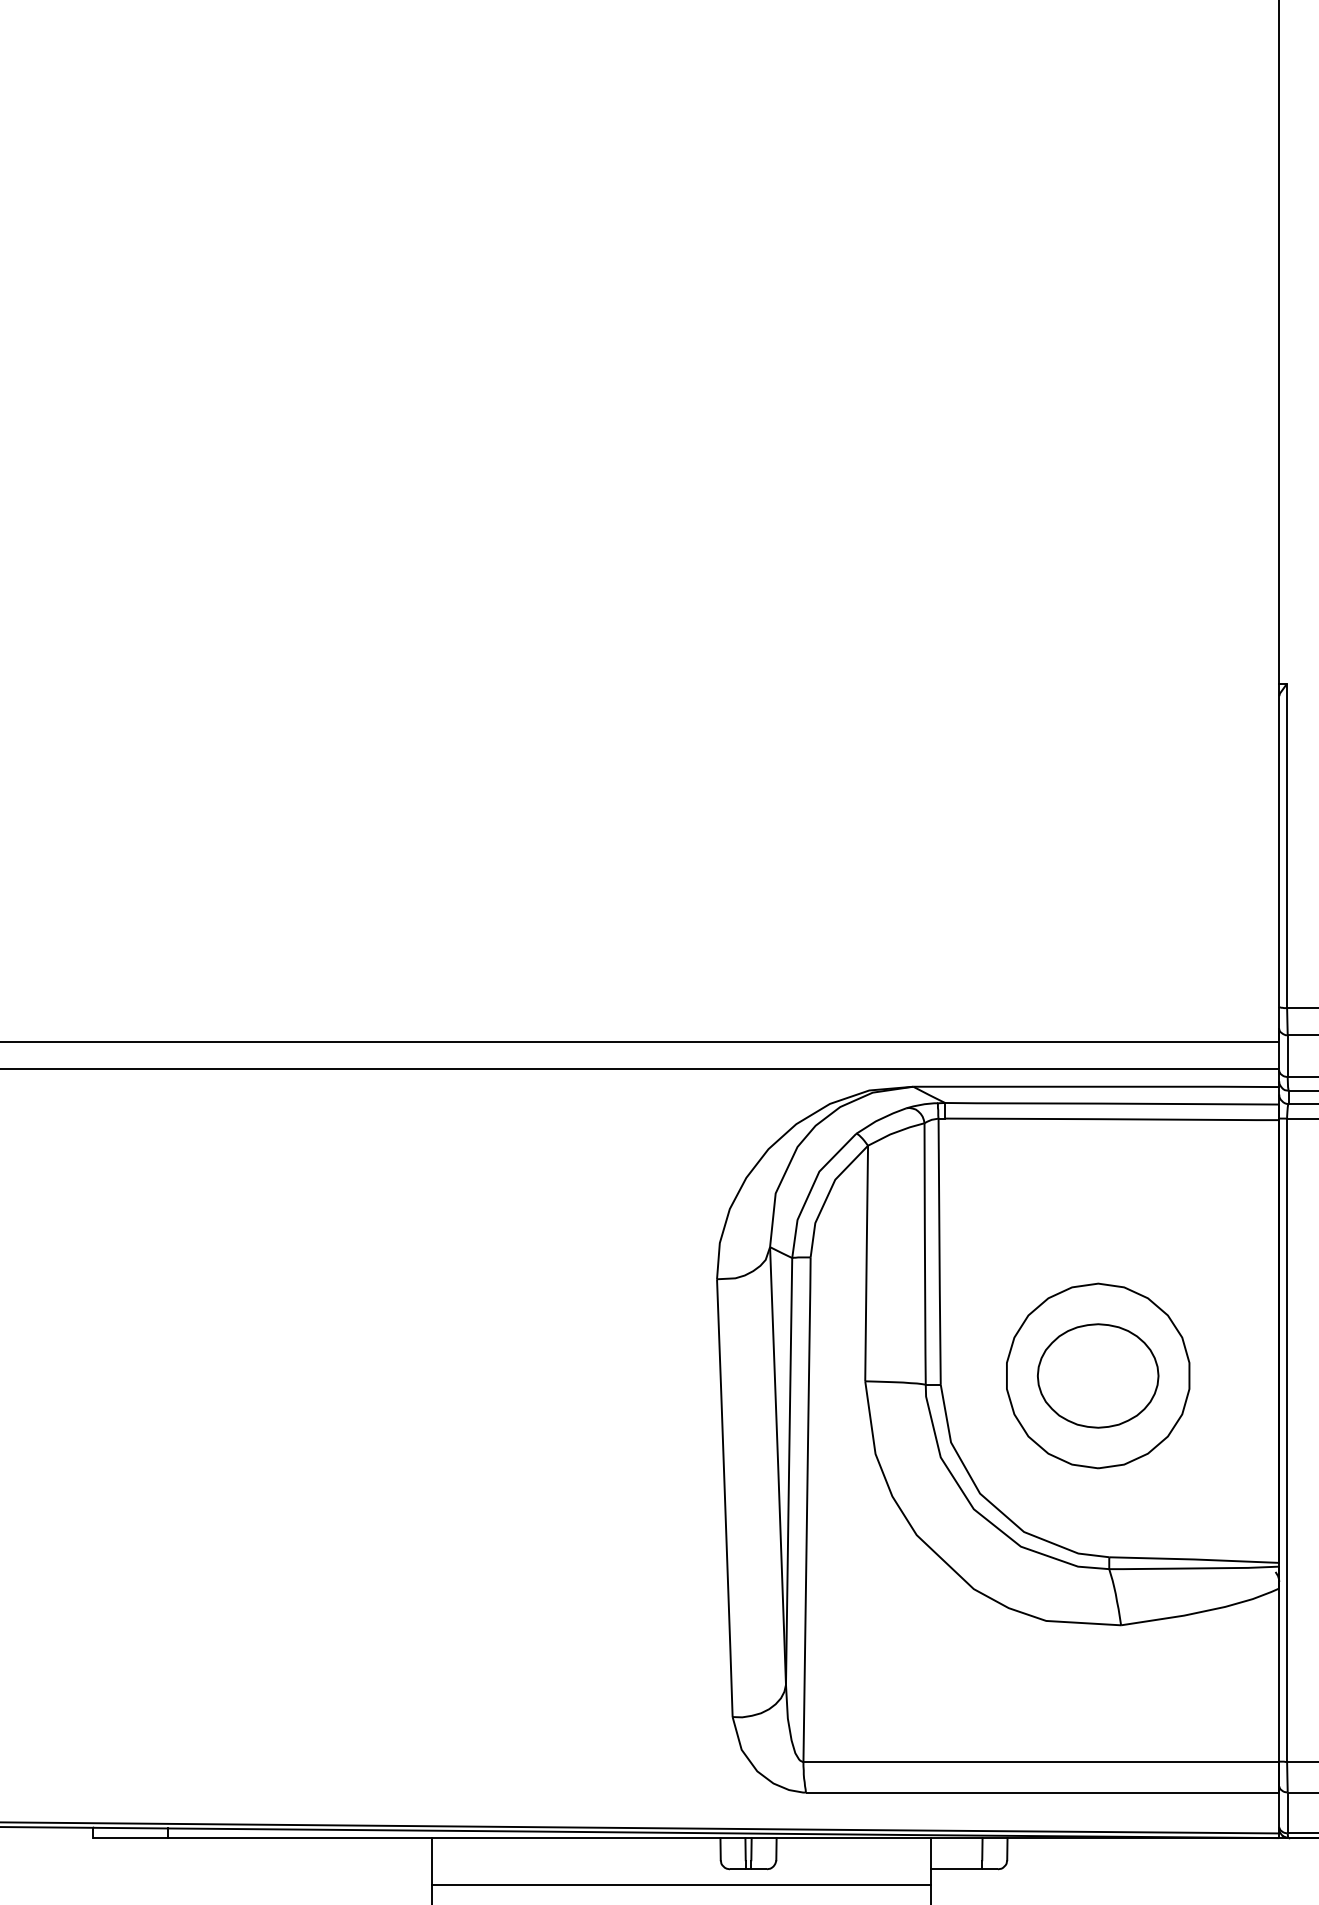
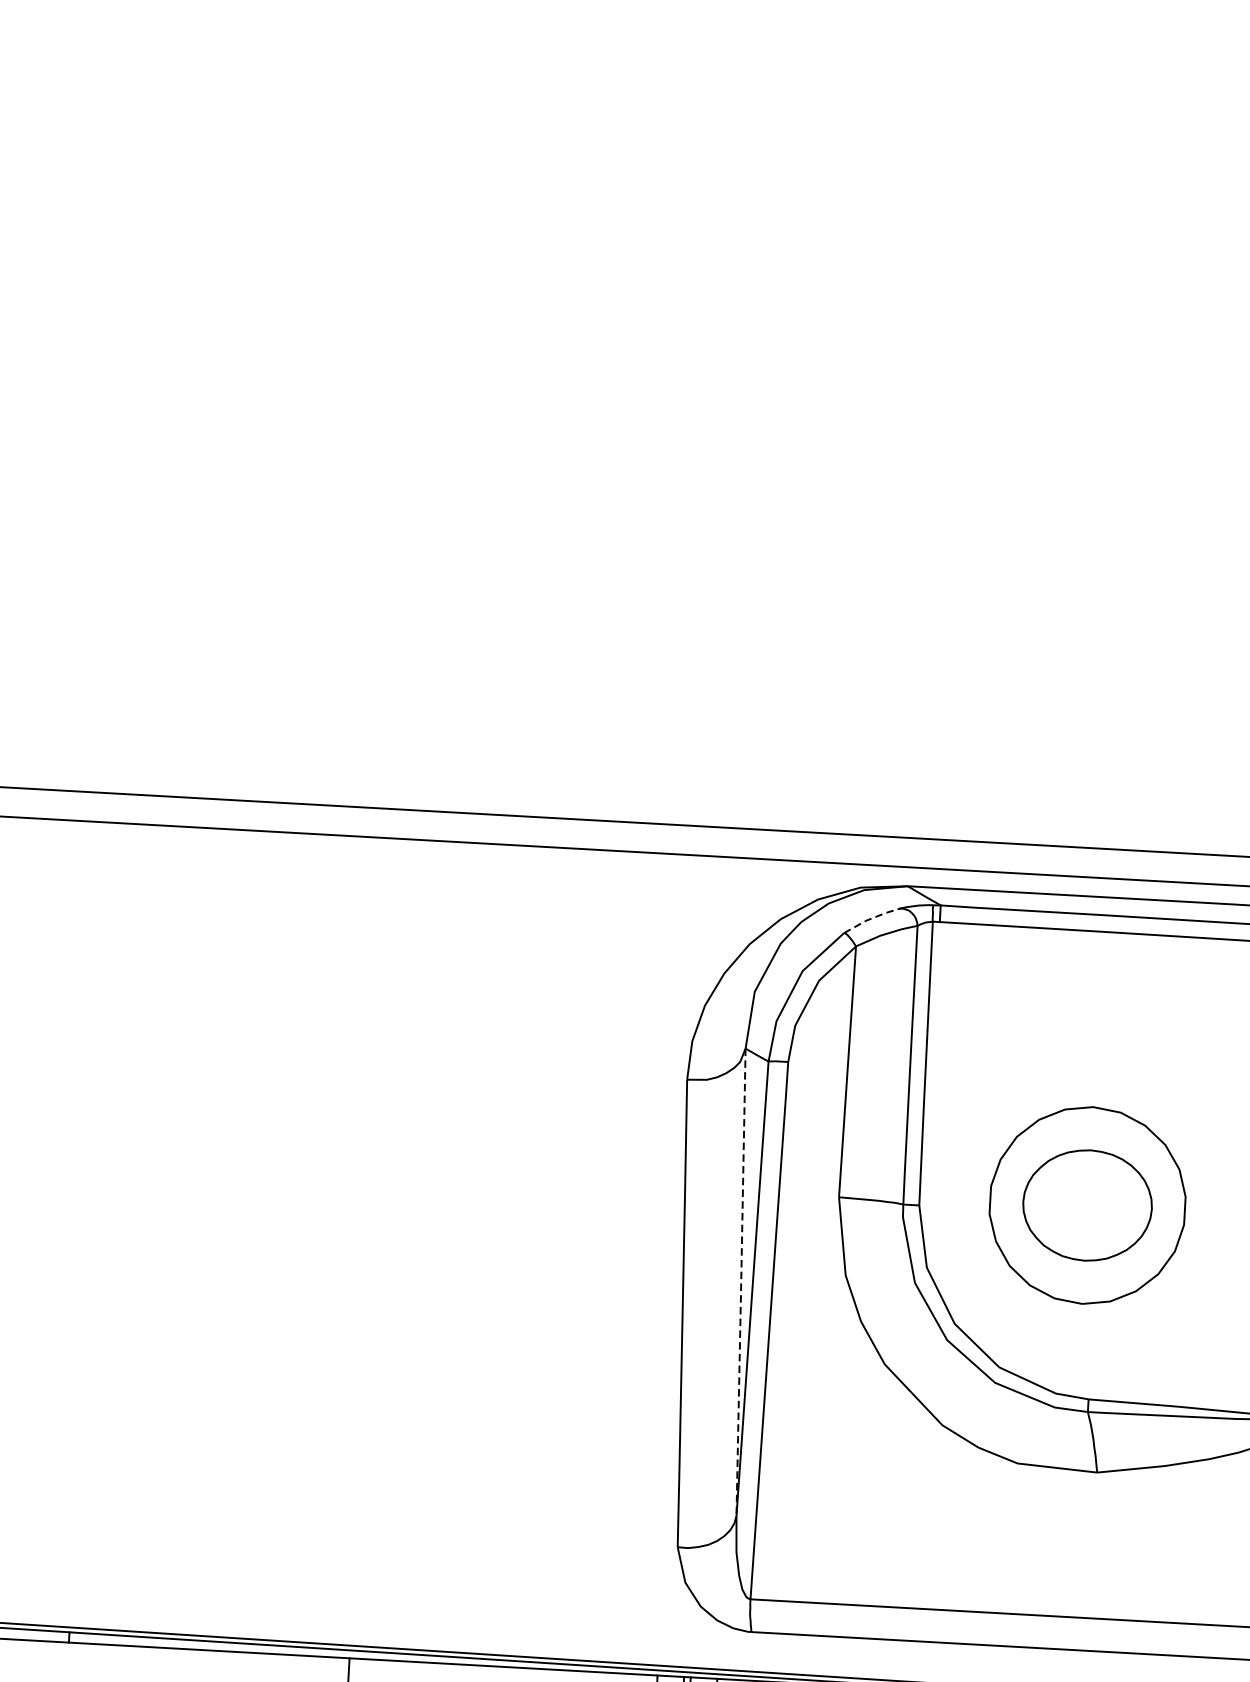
line: (881, 1118) -> (872, 918), solid -> dashed
line: (778, 1465) -> (741, 1281), solid -> dashed

